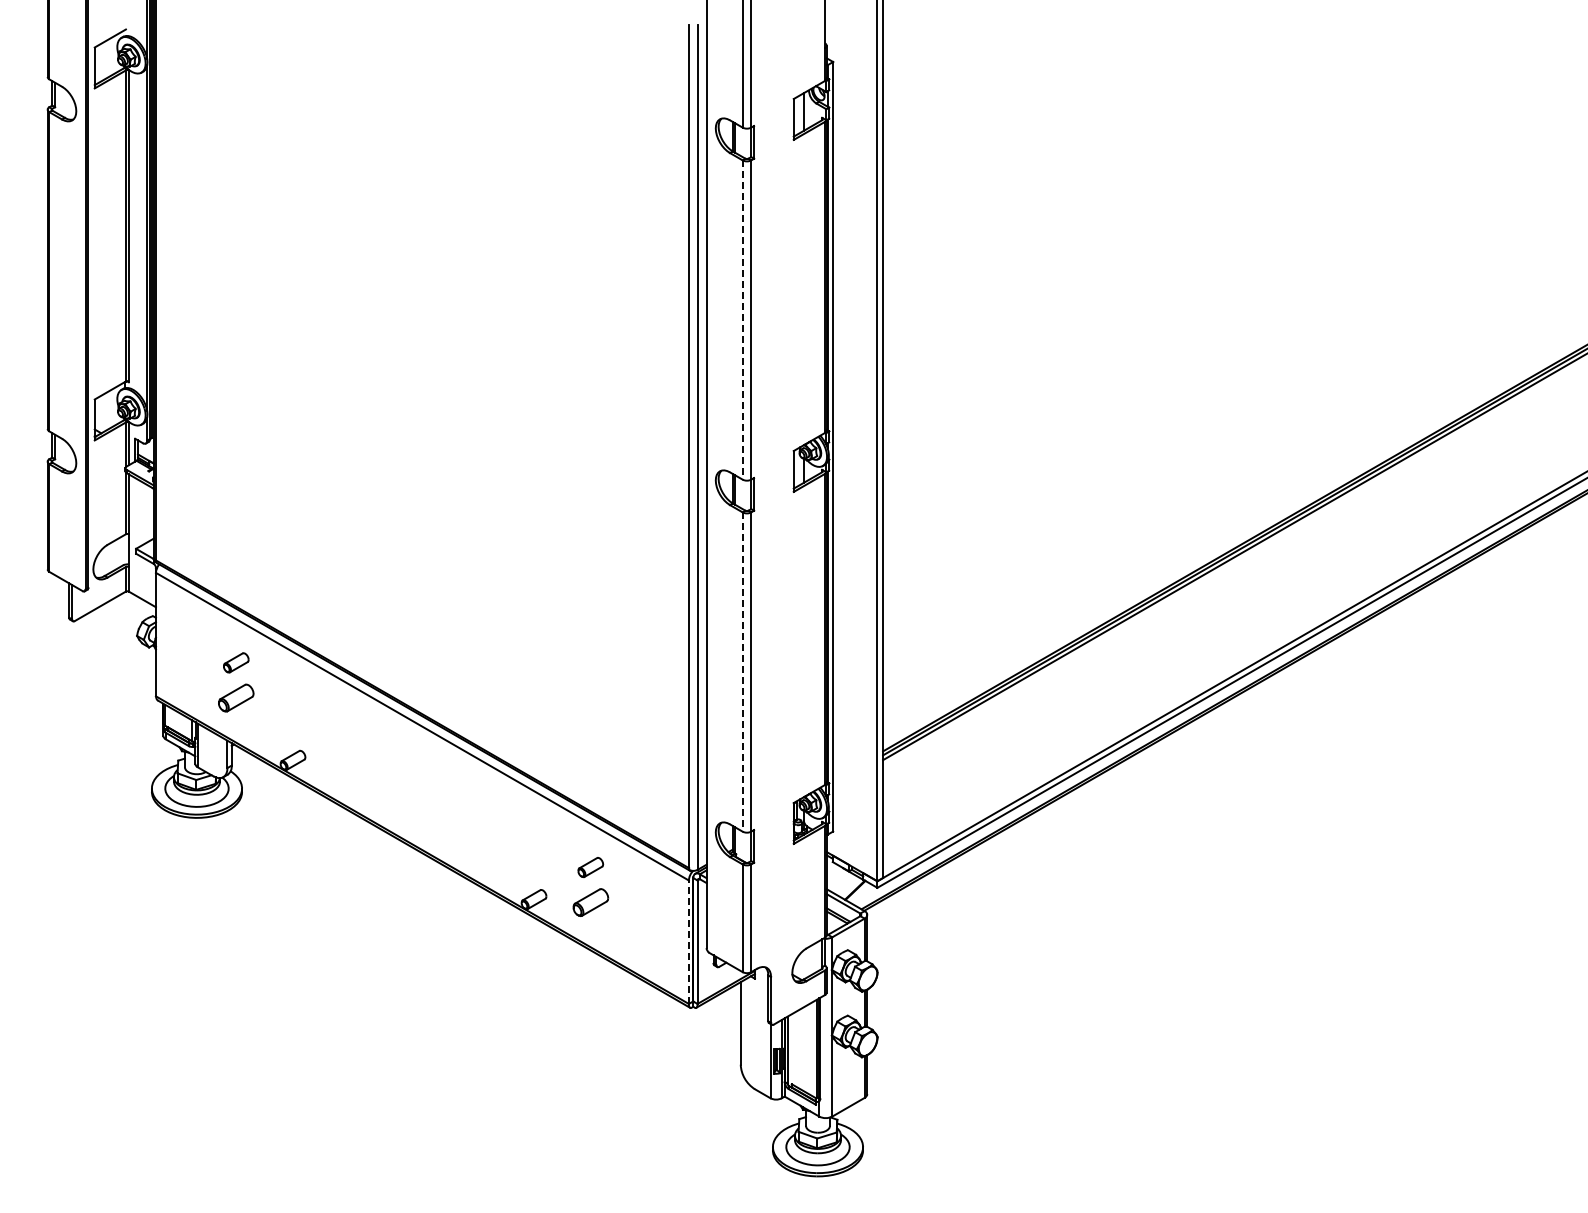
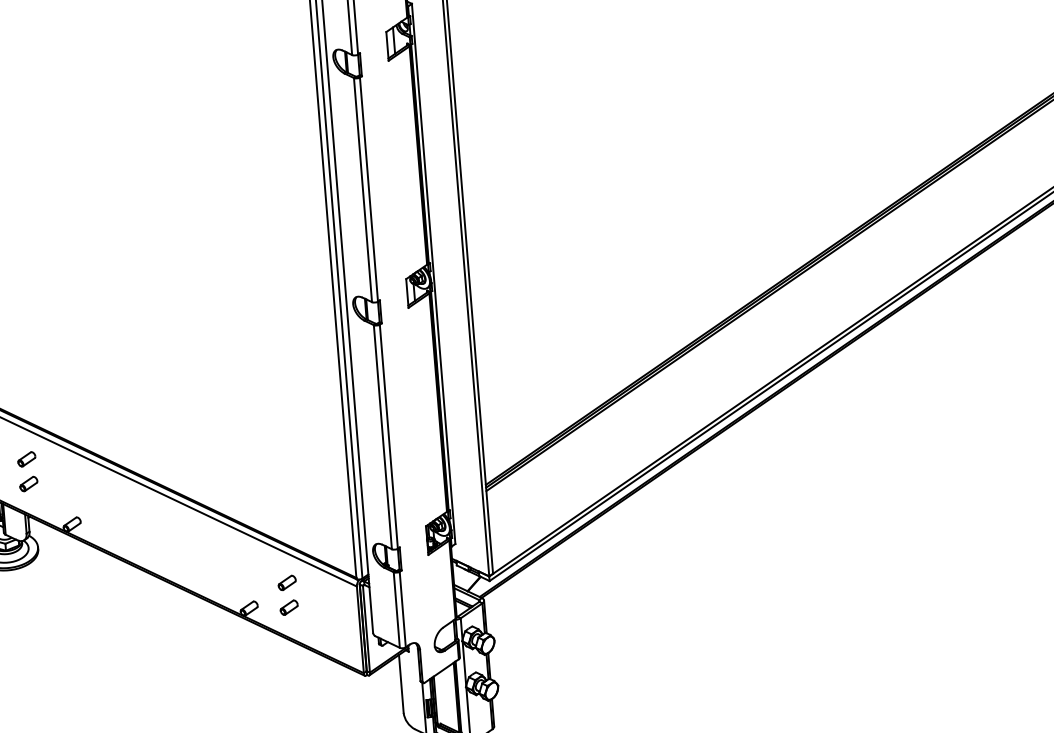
line: (742, 320) -> (362, 190), dashed -> solid
line: (742, 672) -> (382, 437), dashed -> solid
part: (236, 697) -> (28, 483), size x0.71
part: (590, 902) -> (289, 607), size x0.71
line: (688, 942) -> (360, 630), dashed -> solid

